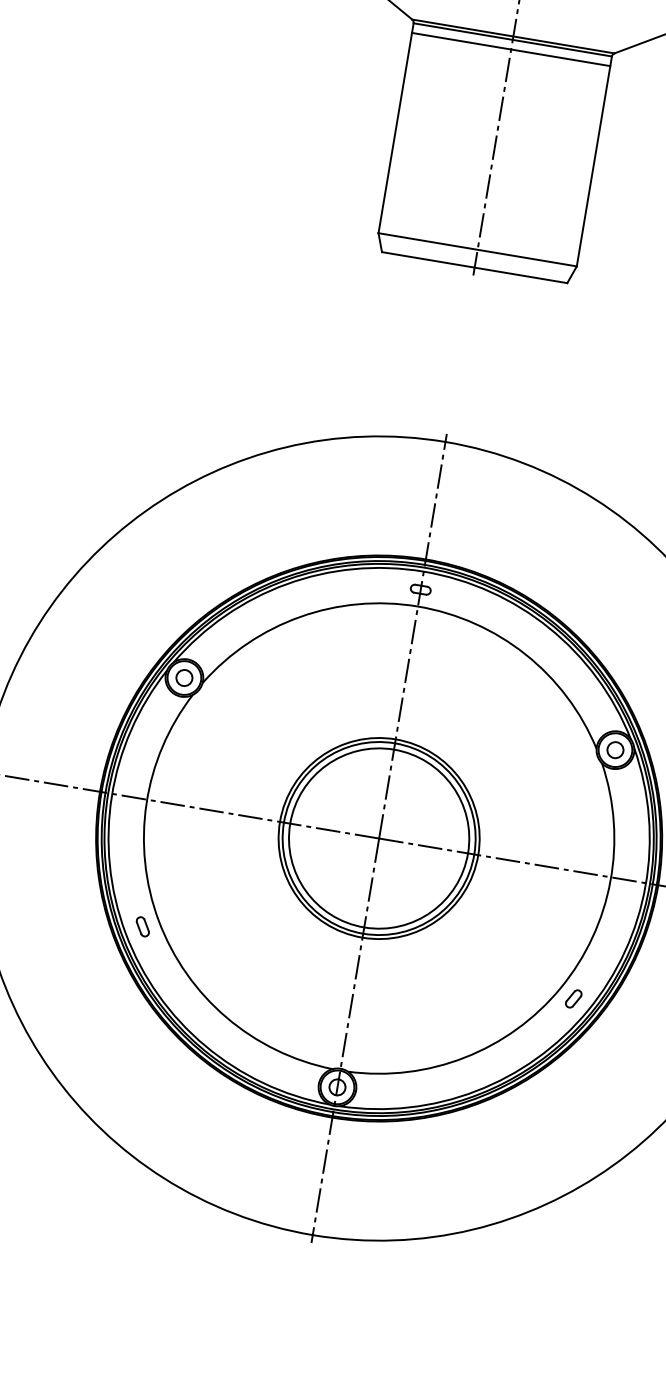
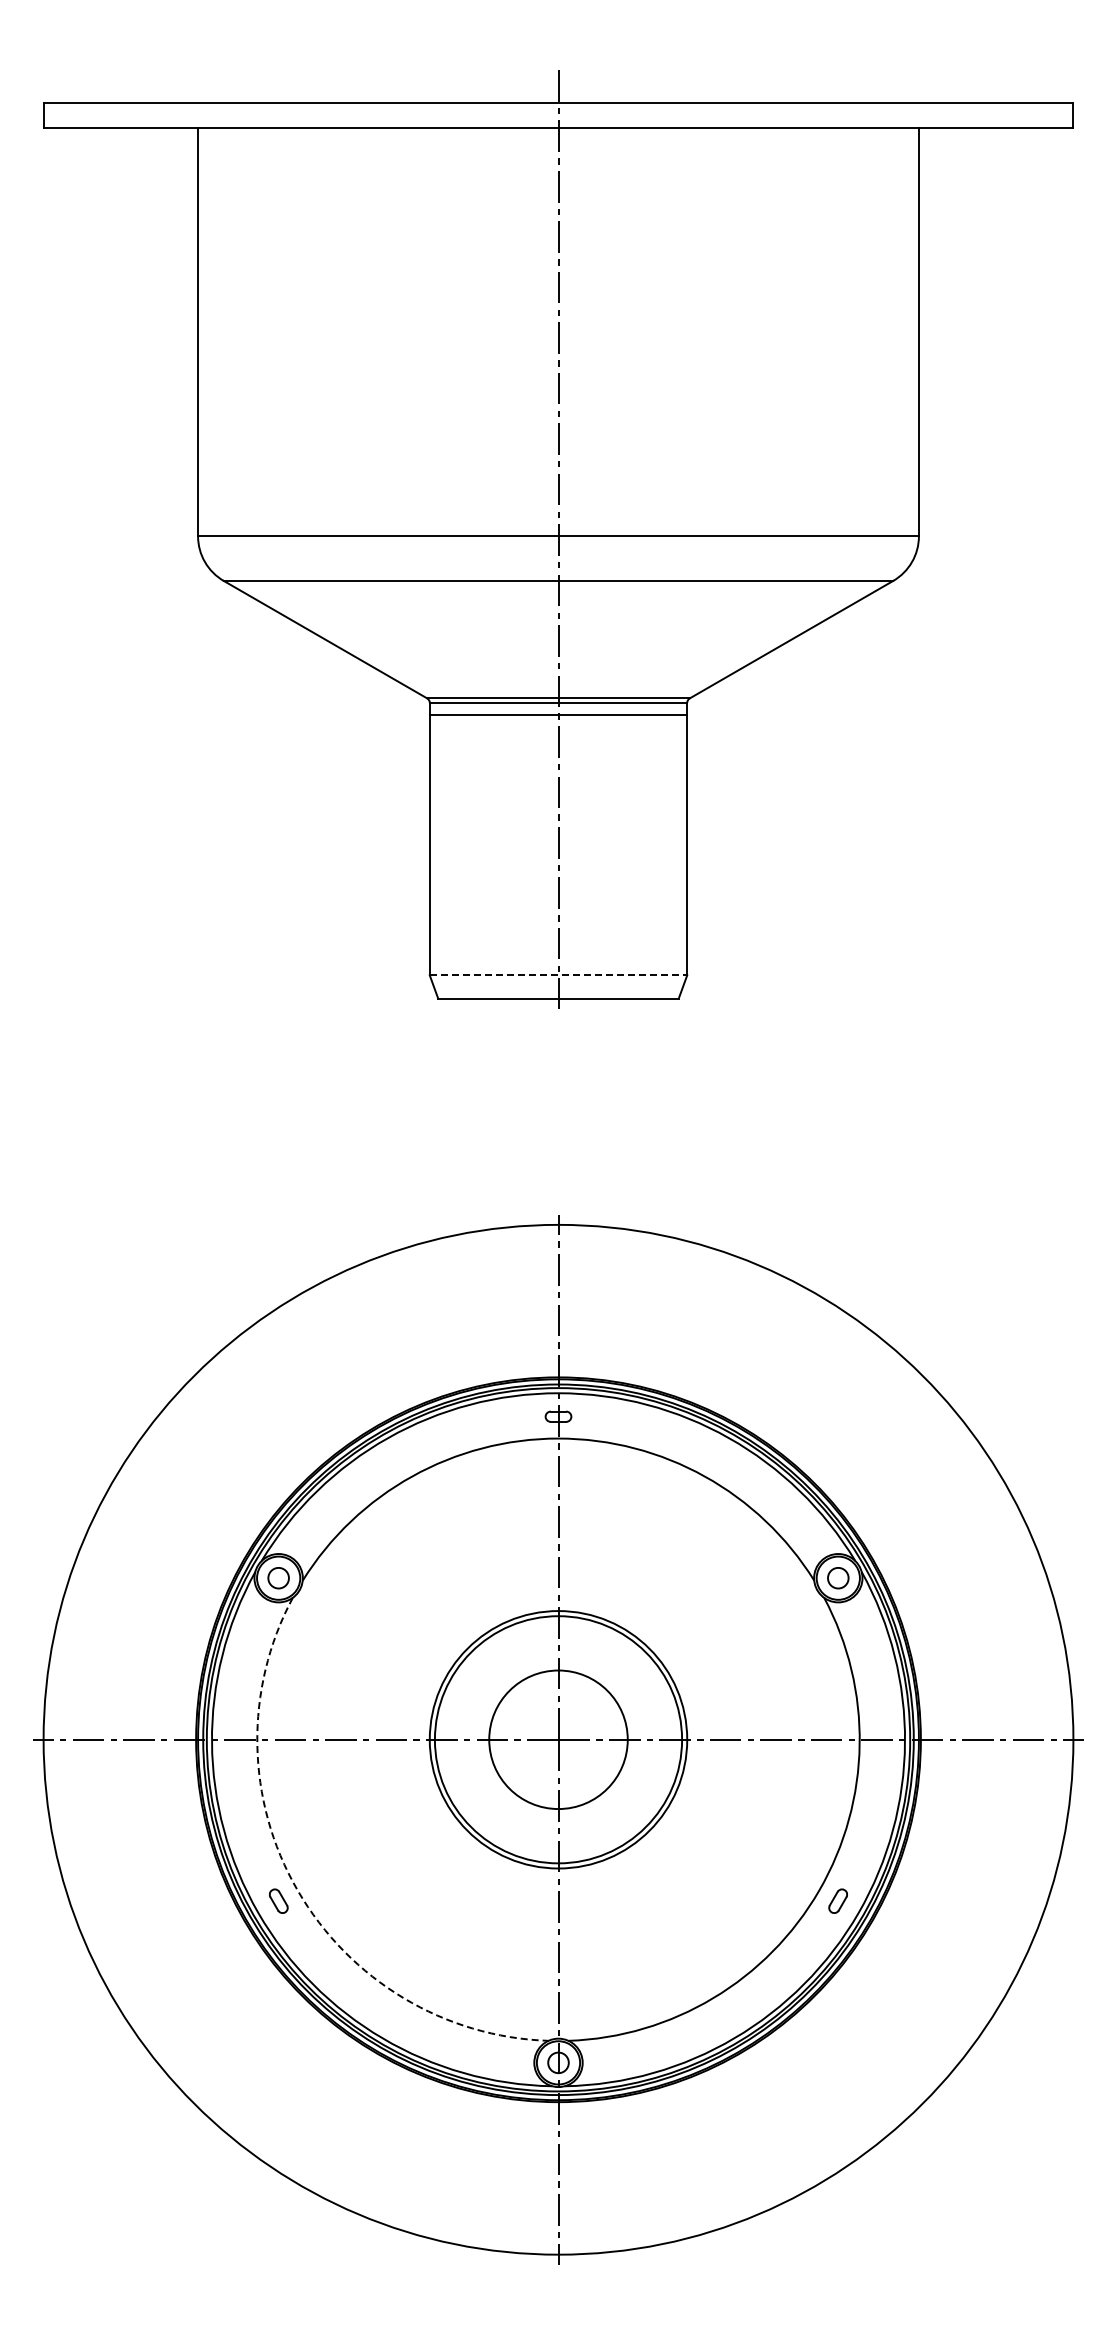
line: (477, 249) -> (558, 975), solid -> dashed
circle: (379, 838) -> (558, 1739), size x0.6
arc: (158, 920) -> (297, 1890), solid -> dashed

